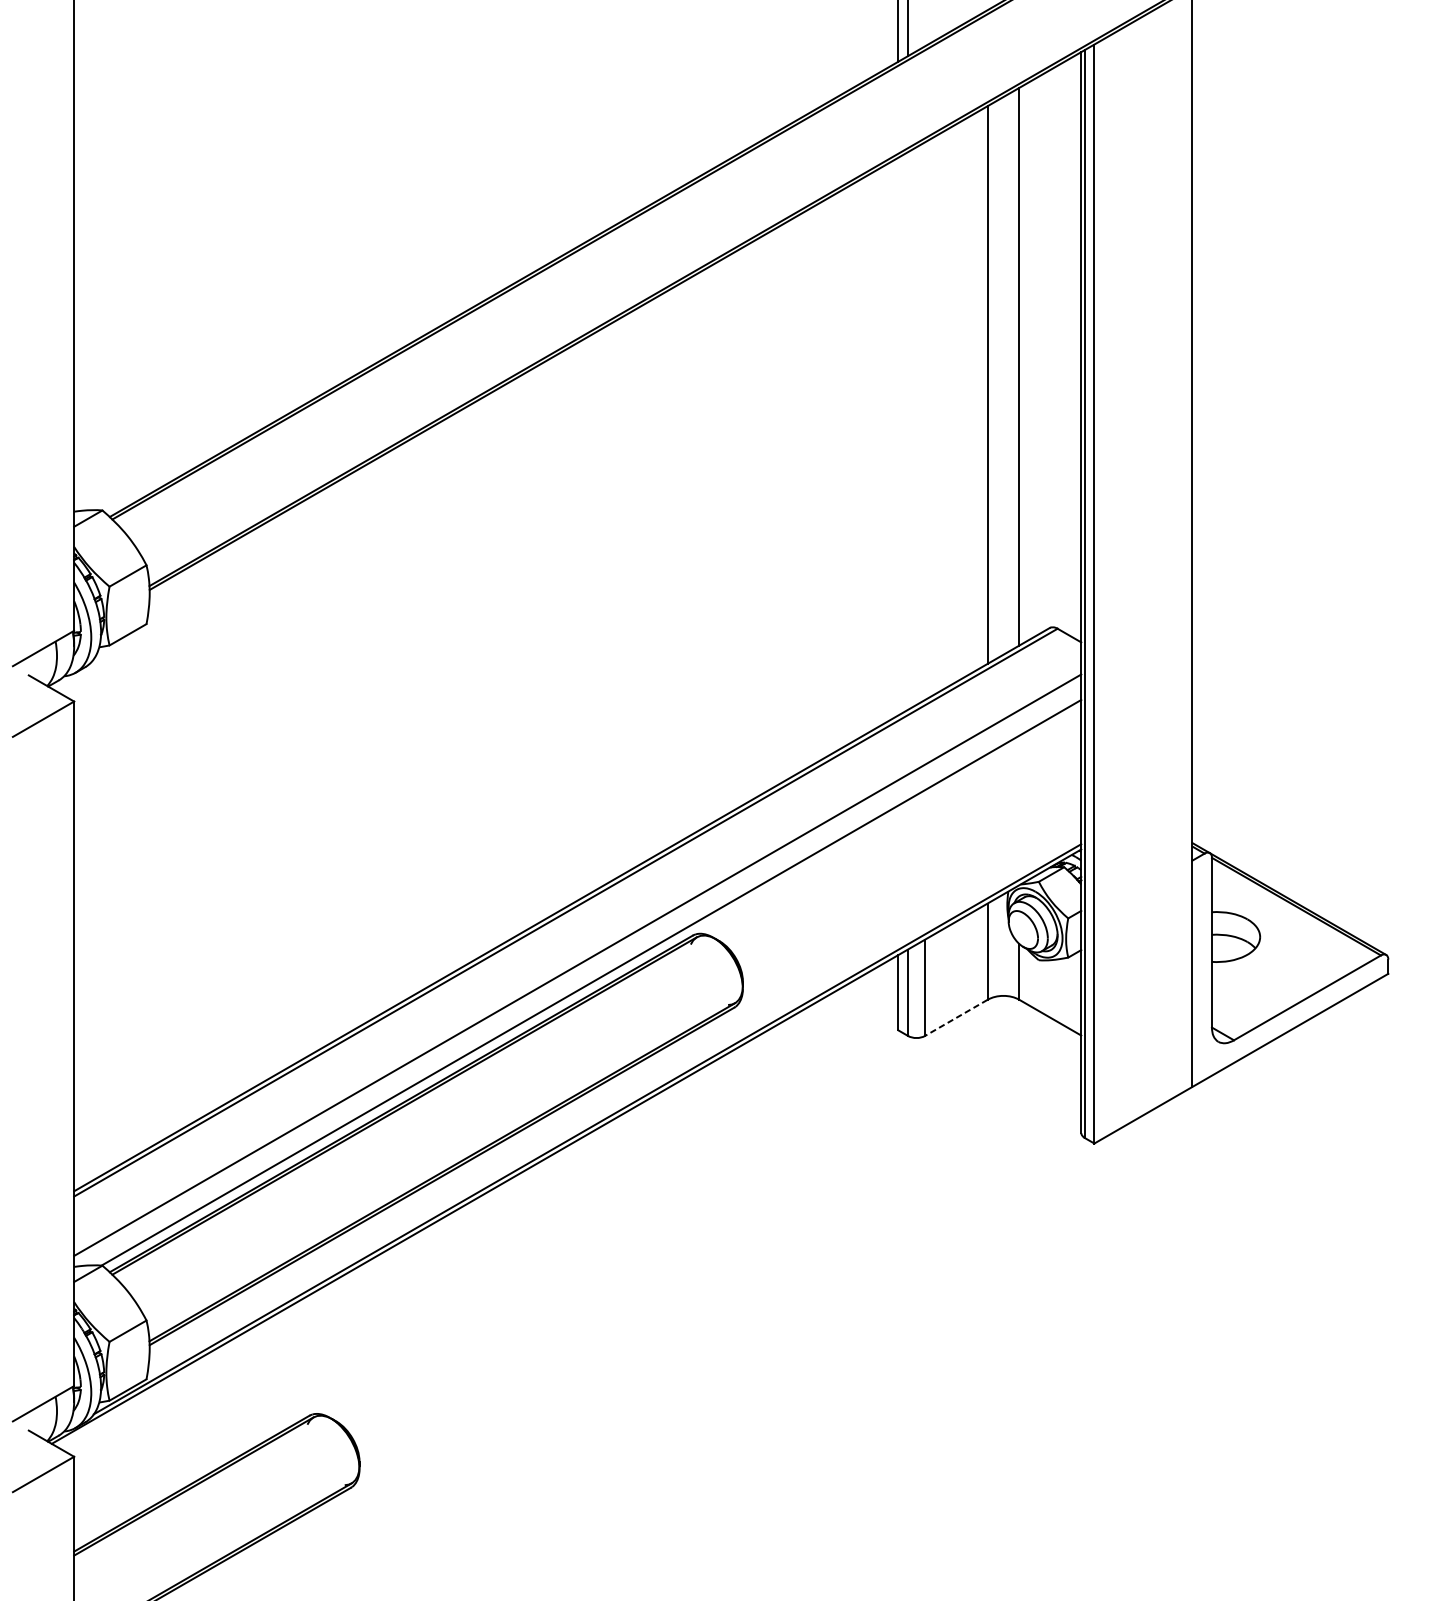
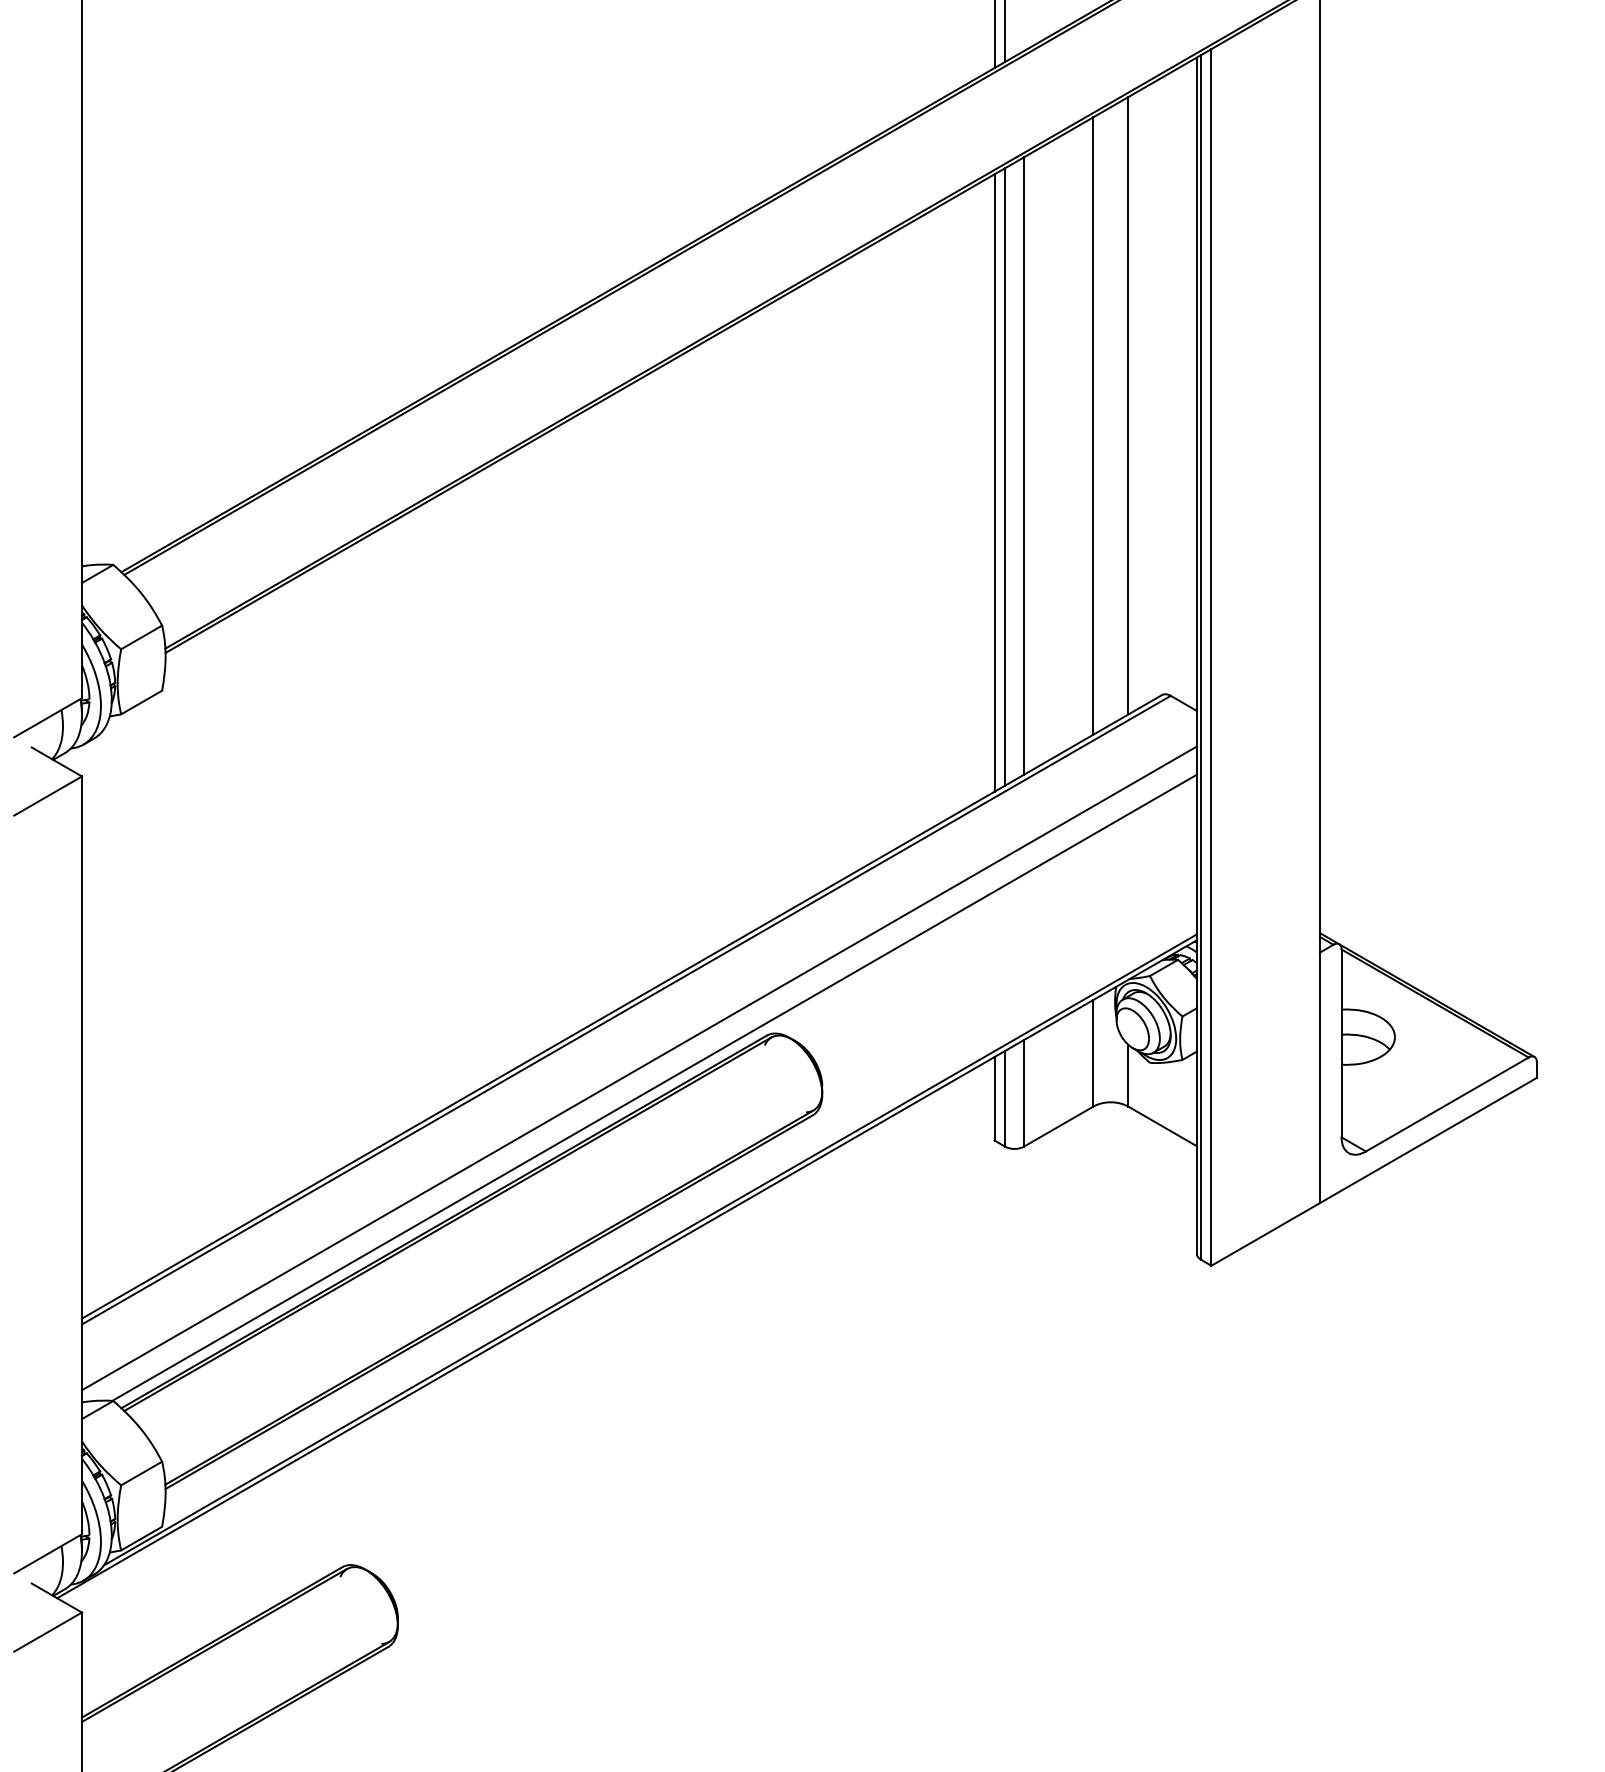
line: (925, 420) -> (1024, 465), added
line: (908, 430) -> (1005, 476), added
line: (898, 436) -> (994, 482), added
line: (956, 1017) -> (1058, 1126), dashed -> solid

